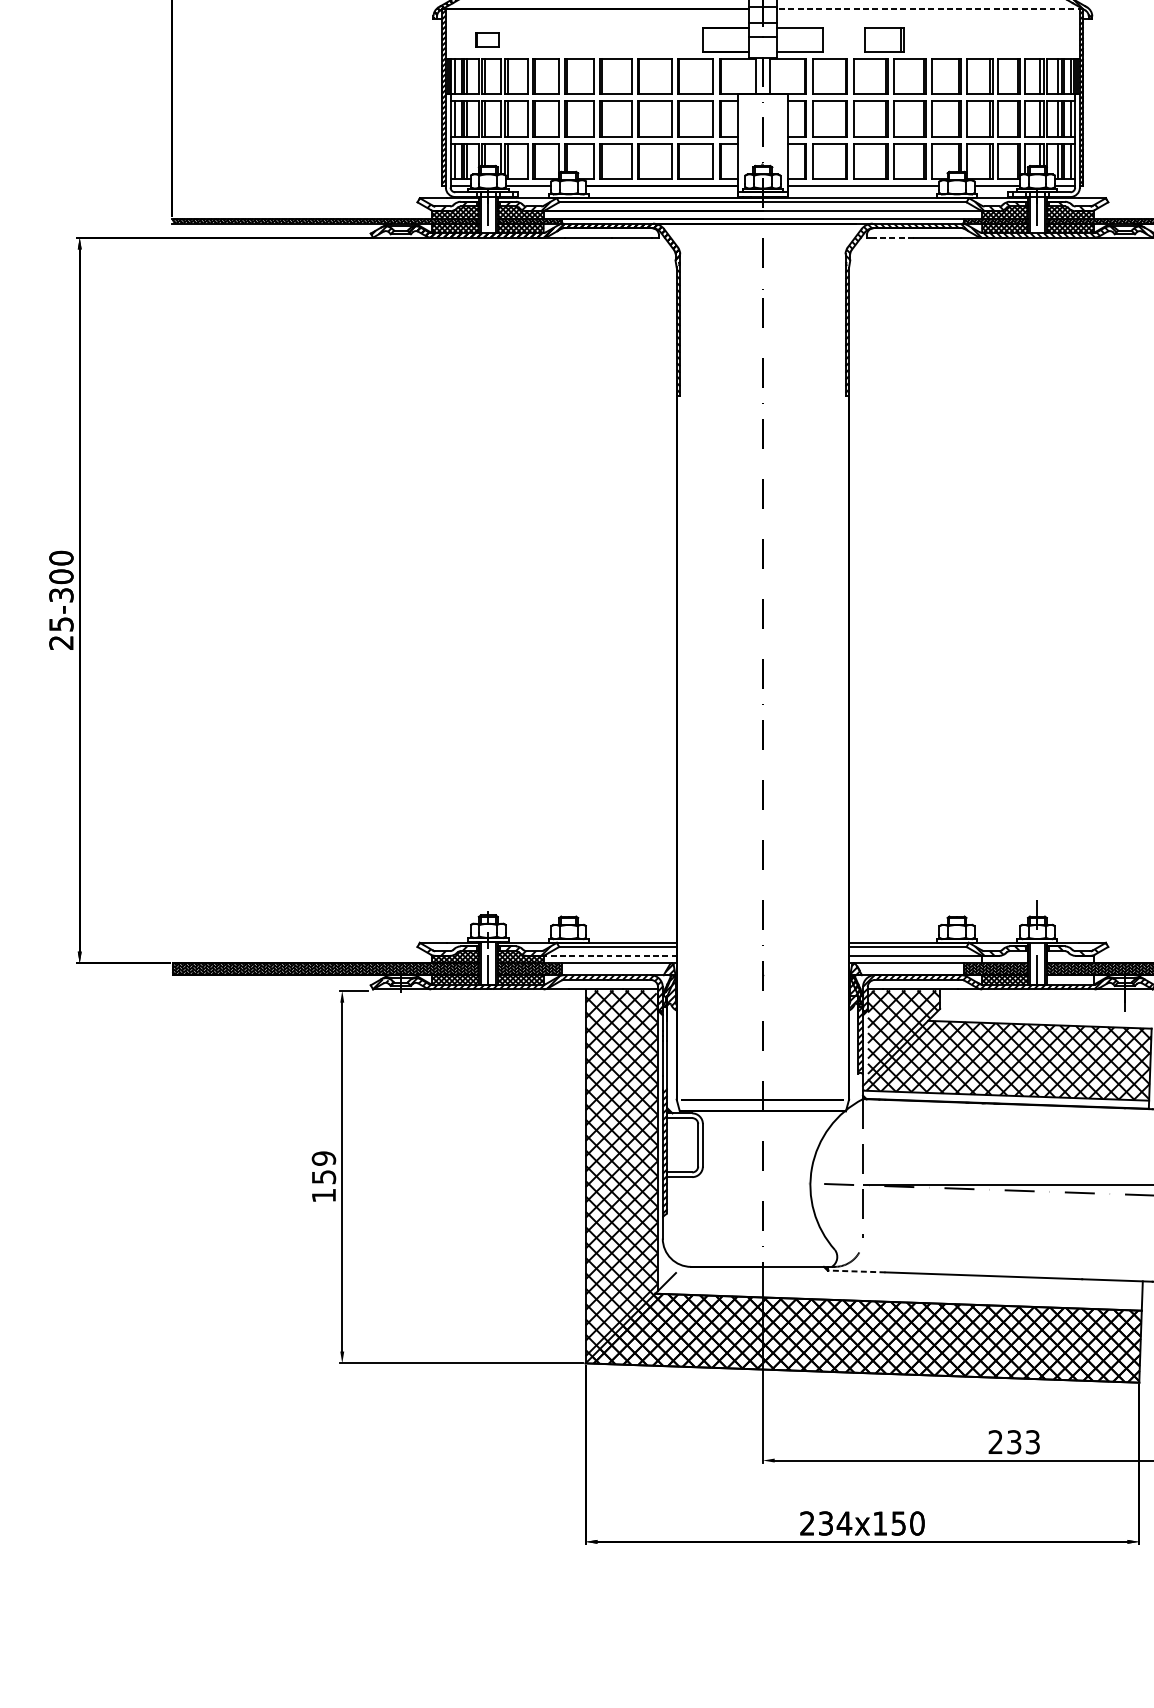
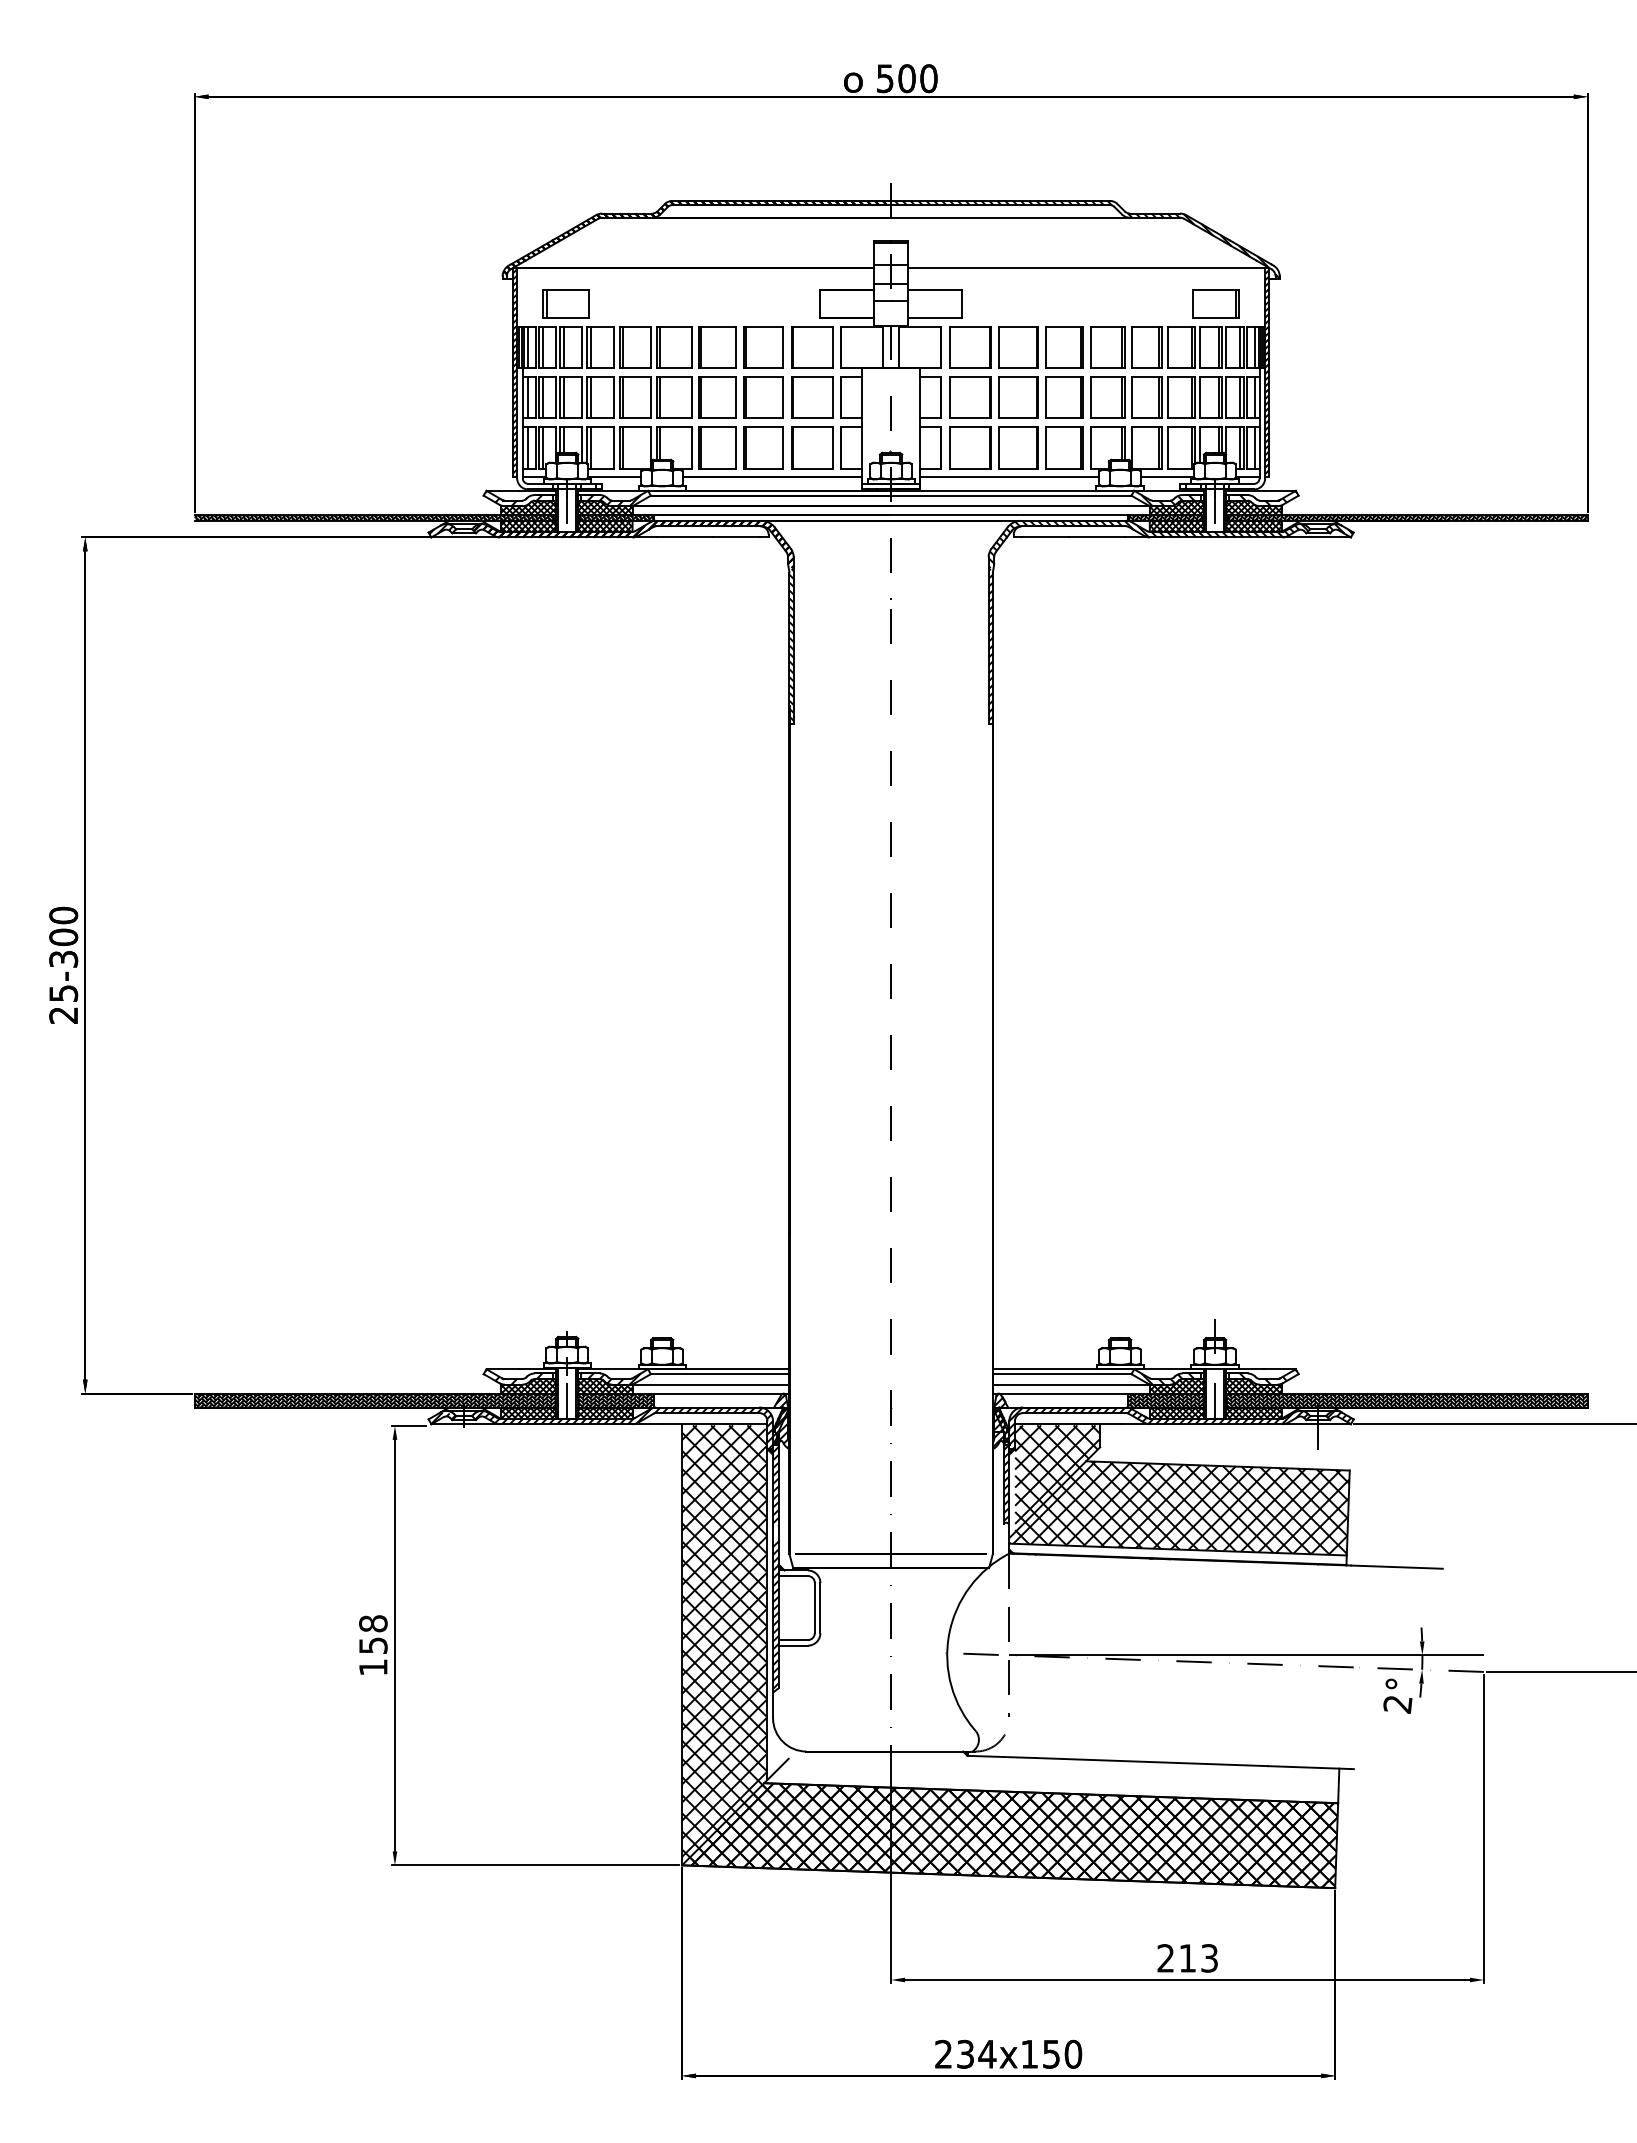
line: (930, 9) -> (1088, 268), dashed -> solid
part: (486, 39) -> (565, 303), size x1.67
part: (883, 39) -> (1215, 303), moved
line: (893, 237) -> (1045, 537), dashed -> solid
line: (608, 955) -> (709, 1384), dashed -> solid
hatch: (1004, 957) -> (1176, 1386), added
hatch: (1070, 957) -> (1253, 1386), added
hatch: (1070, 979) -> (1253, 1412), added
hatch: (668, 1026) -> (779, 1467), added
text: (324, 1158) -> (373, 1623), 159 -> 158
line: (856, 1271) -> (1001, 1756), dashed -> solid
text: (1014, 1442) -> (1187, 1958), 233 -> 213

